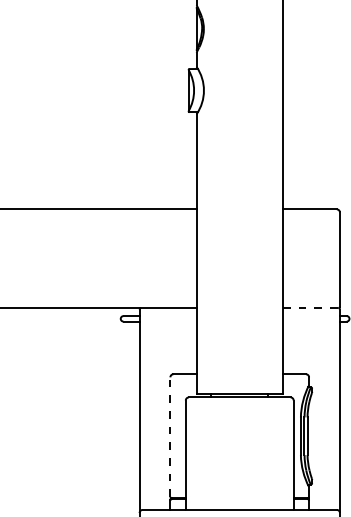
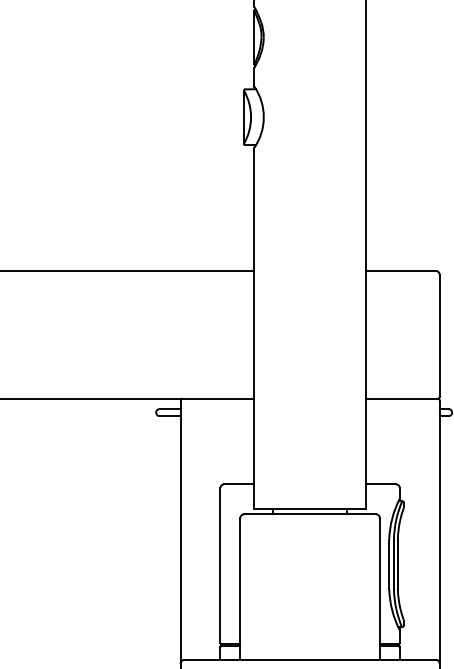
line: (310, 308) -> (401, 399), dashed -> solid
line: (170, 437) -> (220, 566), dashed -> solid

